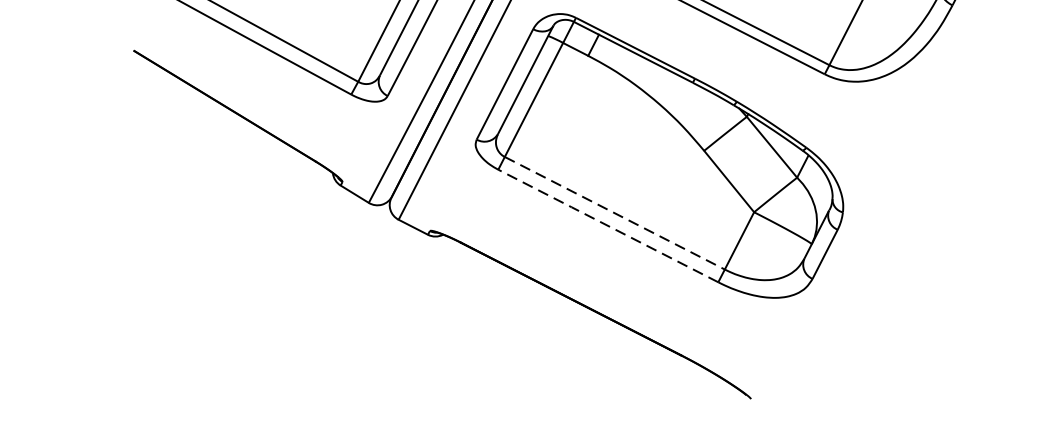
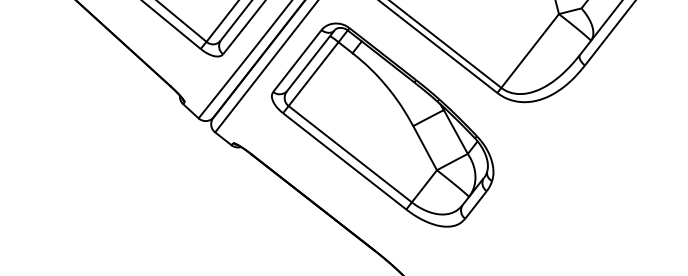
line: (615, 213) -> (350, 154), dashed -> solid
line: (608, 226) -> (344, 161), dashed -> solid

